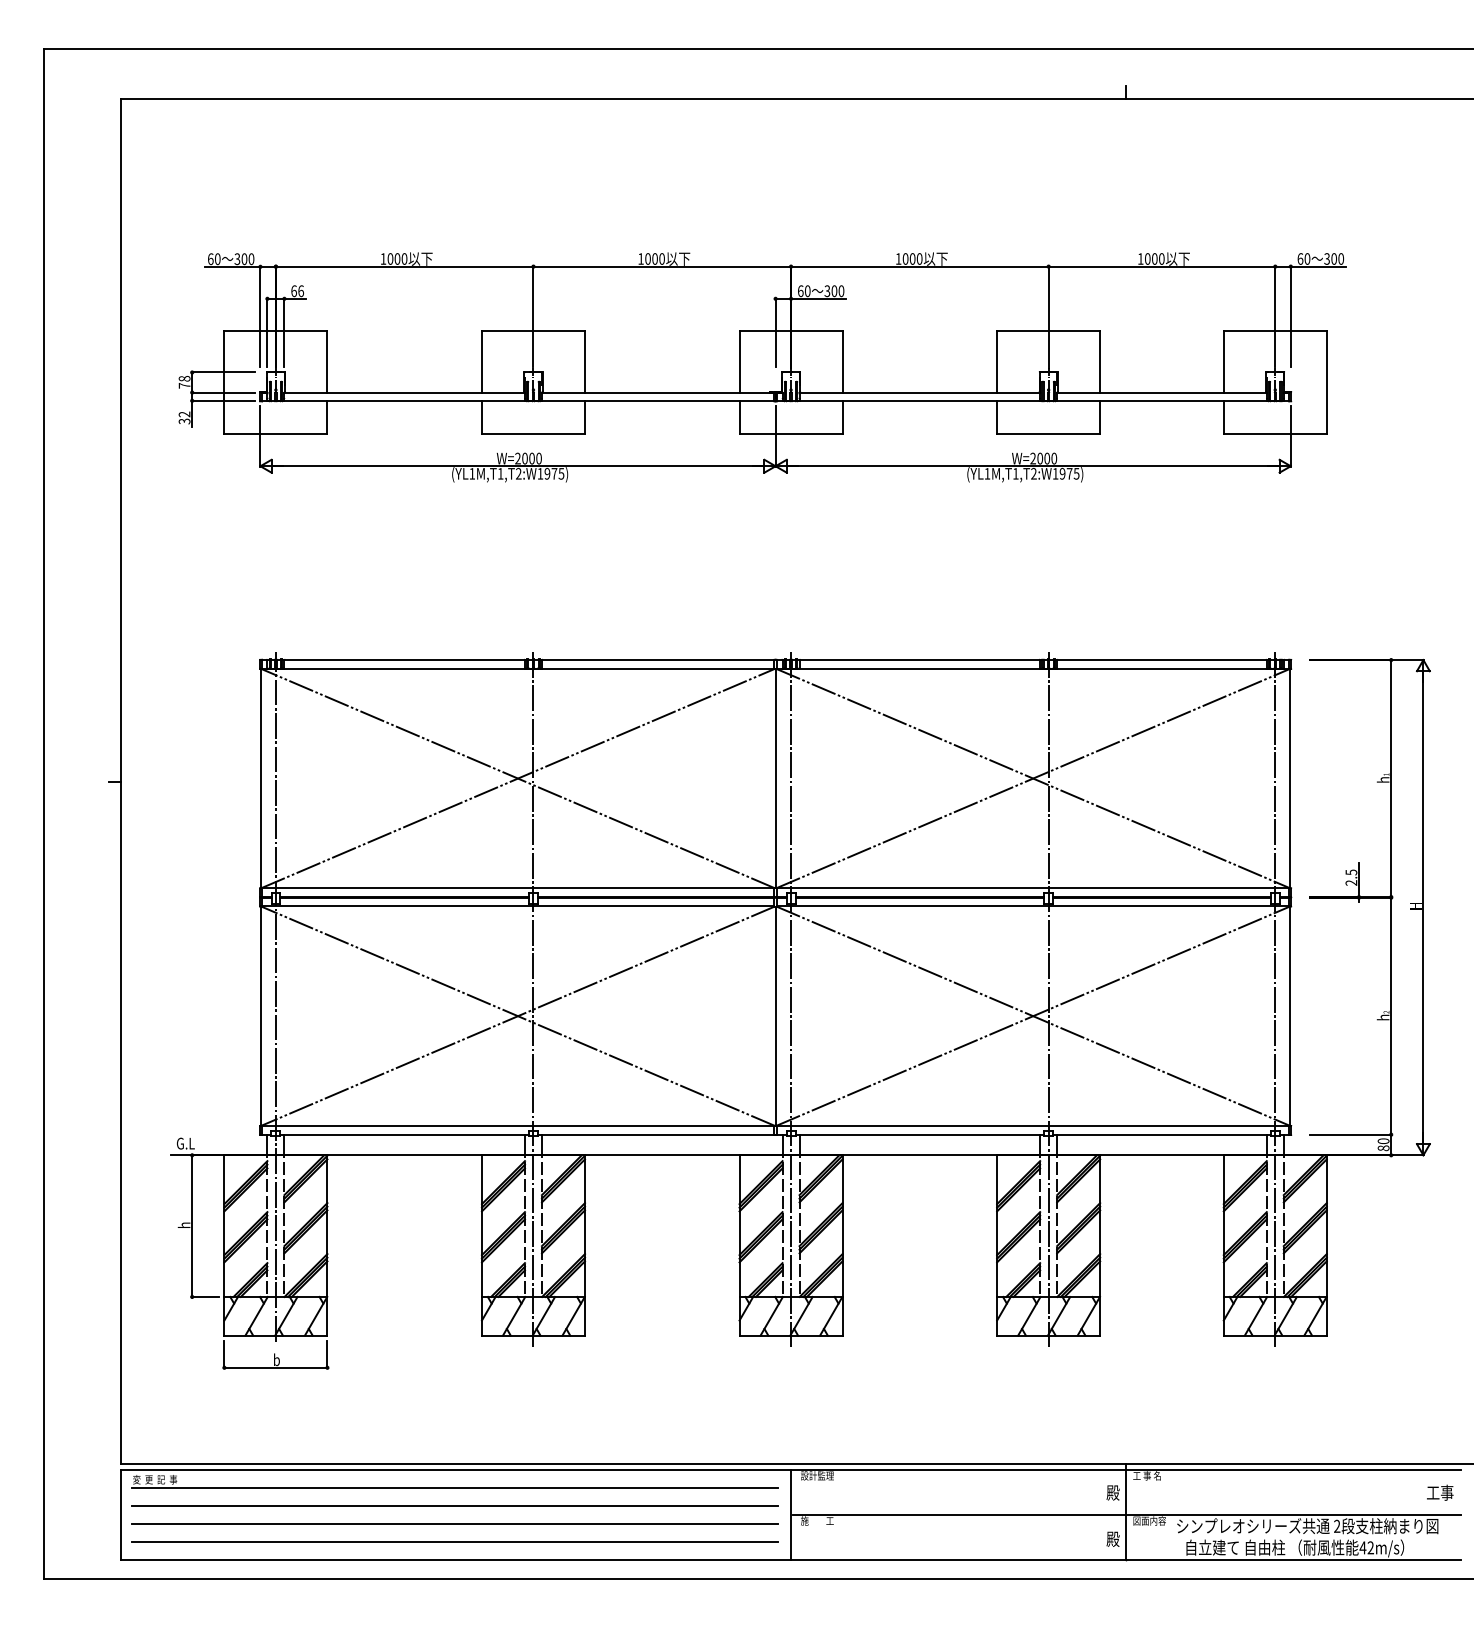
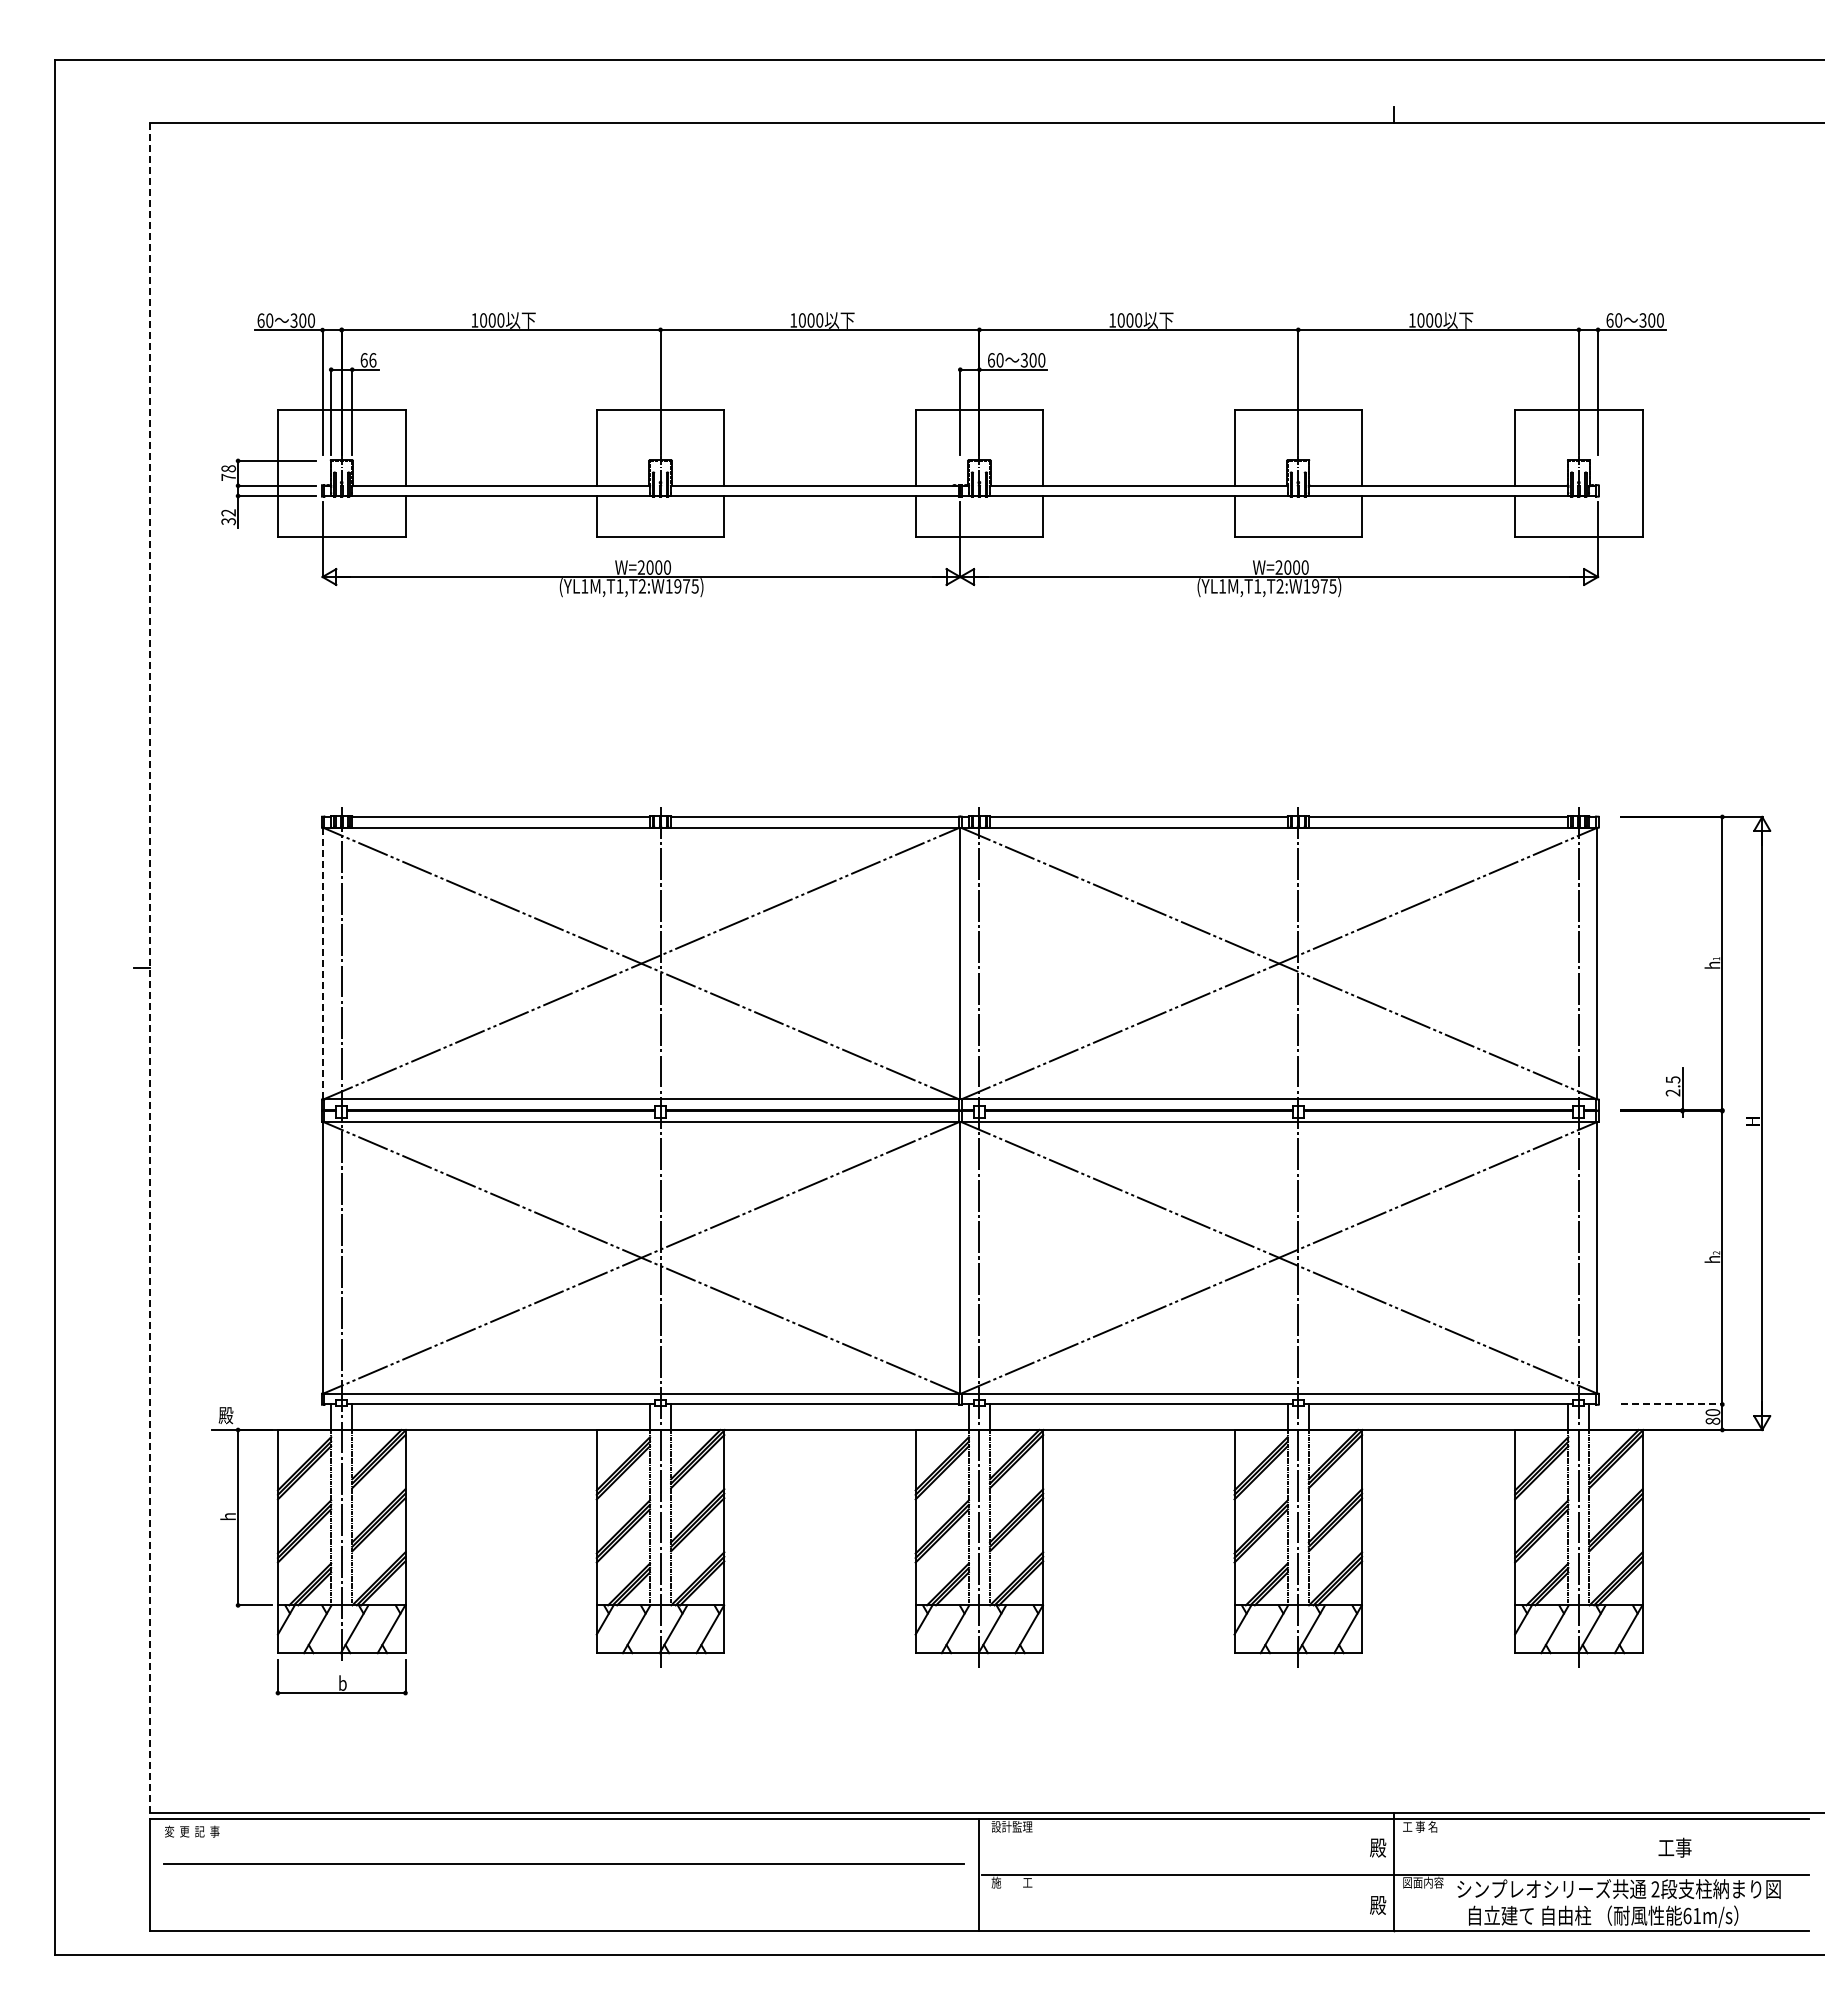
line: (261, 778) -> (323, 963), solid -> dashed
line: (121, 781) -> (150, 967), solid -> dashed
line: (1350, 1134) -> (1672, 1404), solid -> dashed
text: (185, 1143) -> (229, 1415), G.L -> 殿
line: (455, 1487) -> (563, 1841), removed
text: (1439, 1492) -> (1674, 1847), moved
line: (455, 1523) -> (563, 1885), removed
line: (455, 1541) -> (563, 1908), removed
text: (1367, 1547) -> (1692, 1915), 42m/s -> 61m/s

